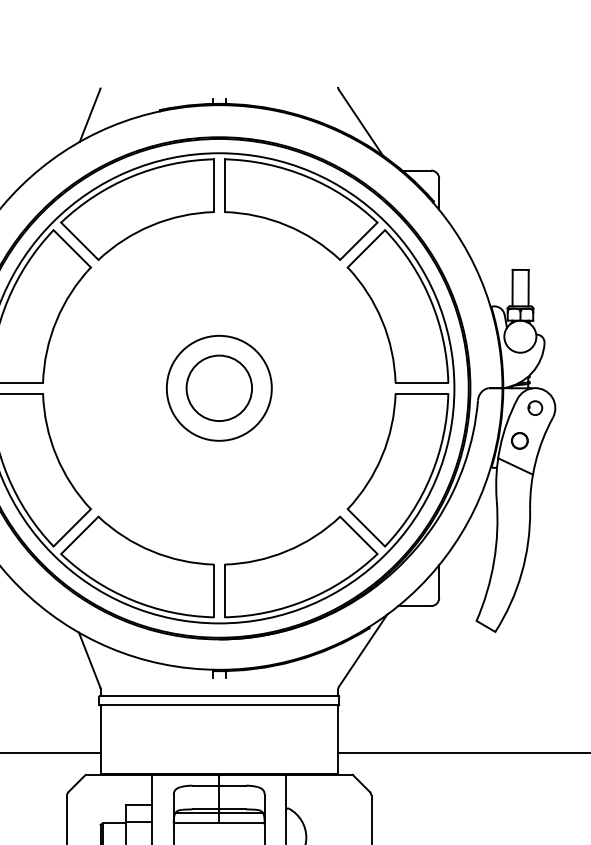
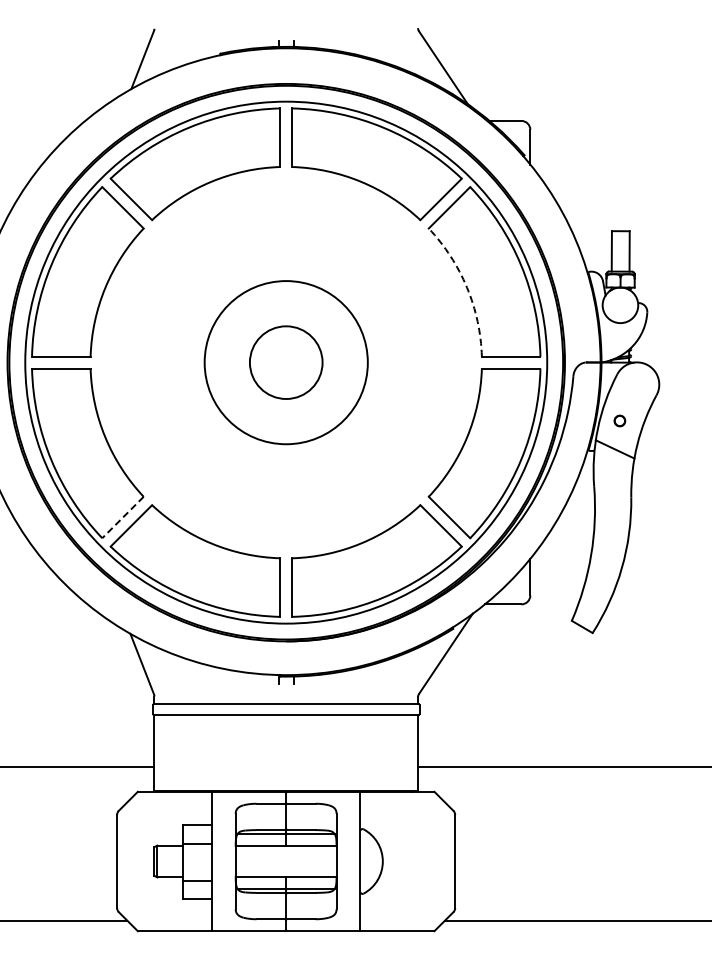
arc: (382, 320) -> (467, 287), solid -> dashed
circle: (218, 388) -> (285, 362), size x1.4
circle: (534, 408) -> (636, 384), removed
circle: (519, 440) -> (619, 420), size x0.6
line: (71, 527) -> (122, 517), solid -> dashed

